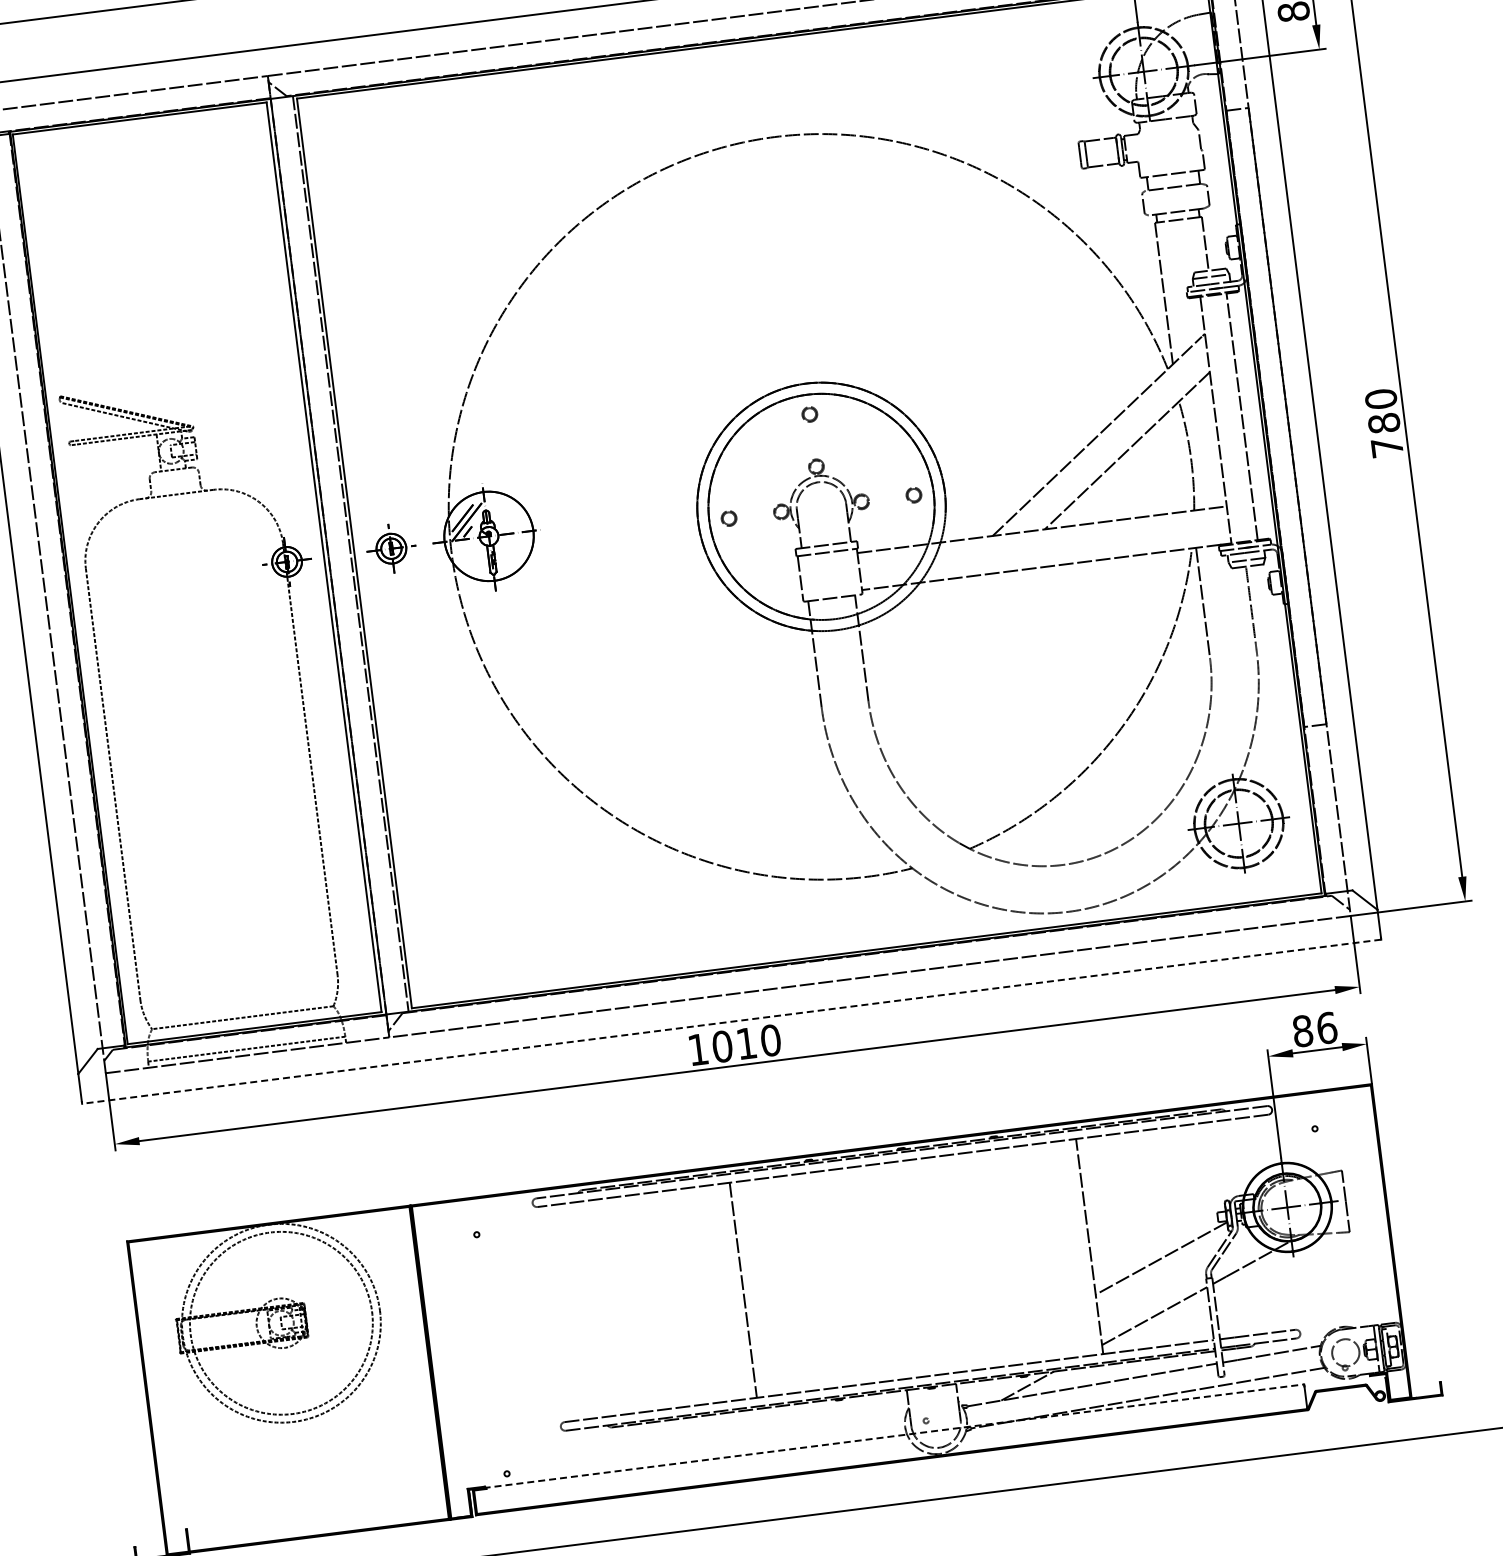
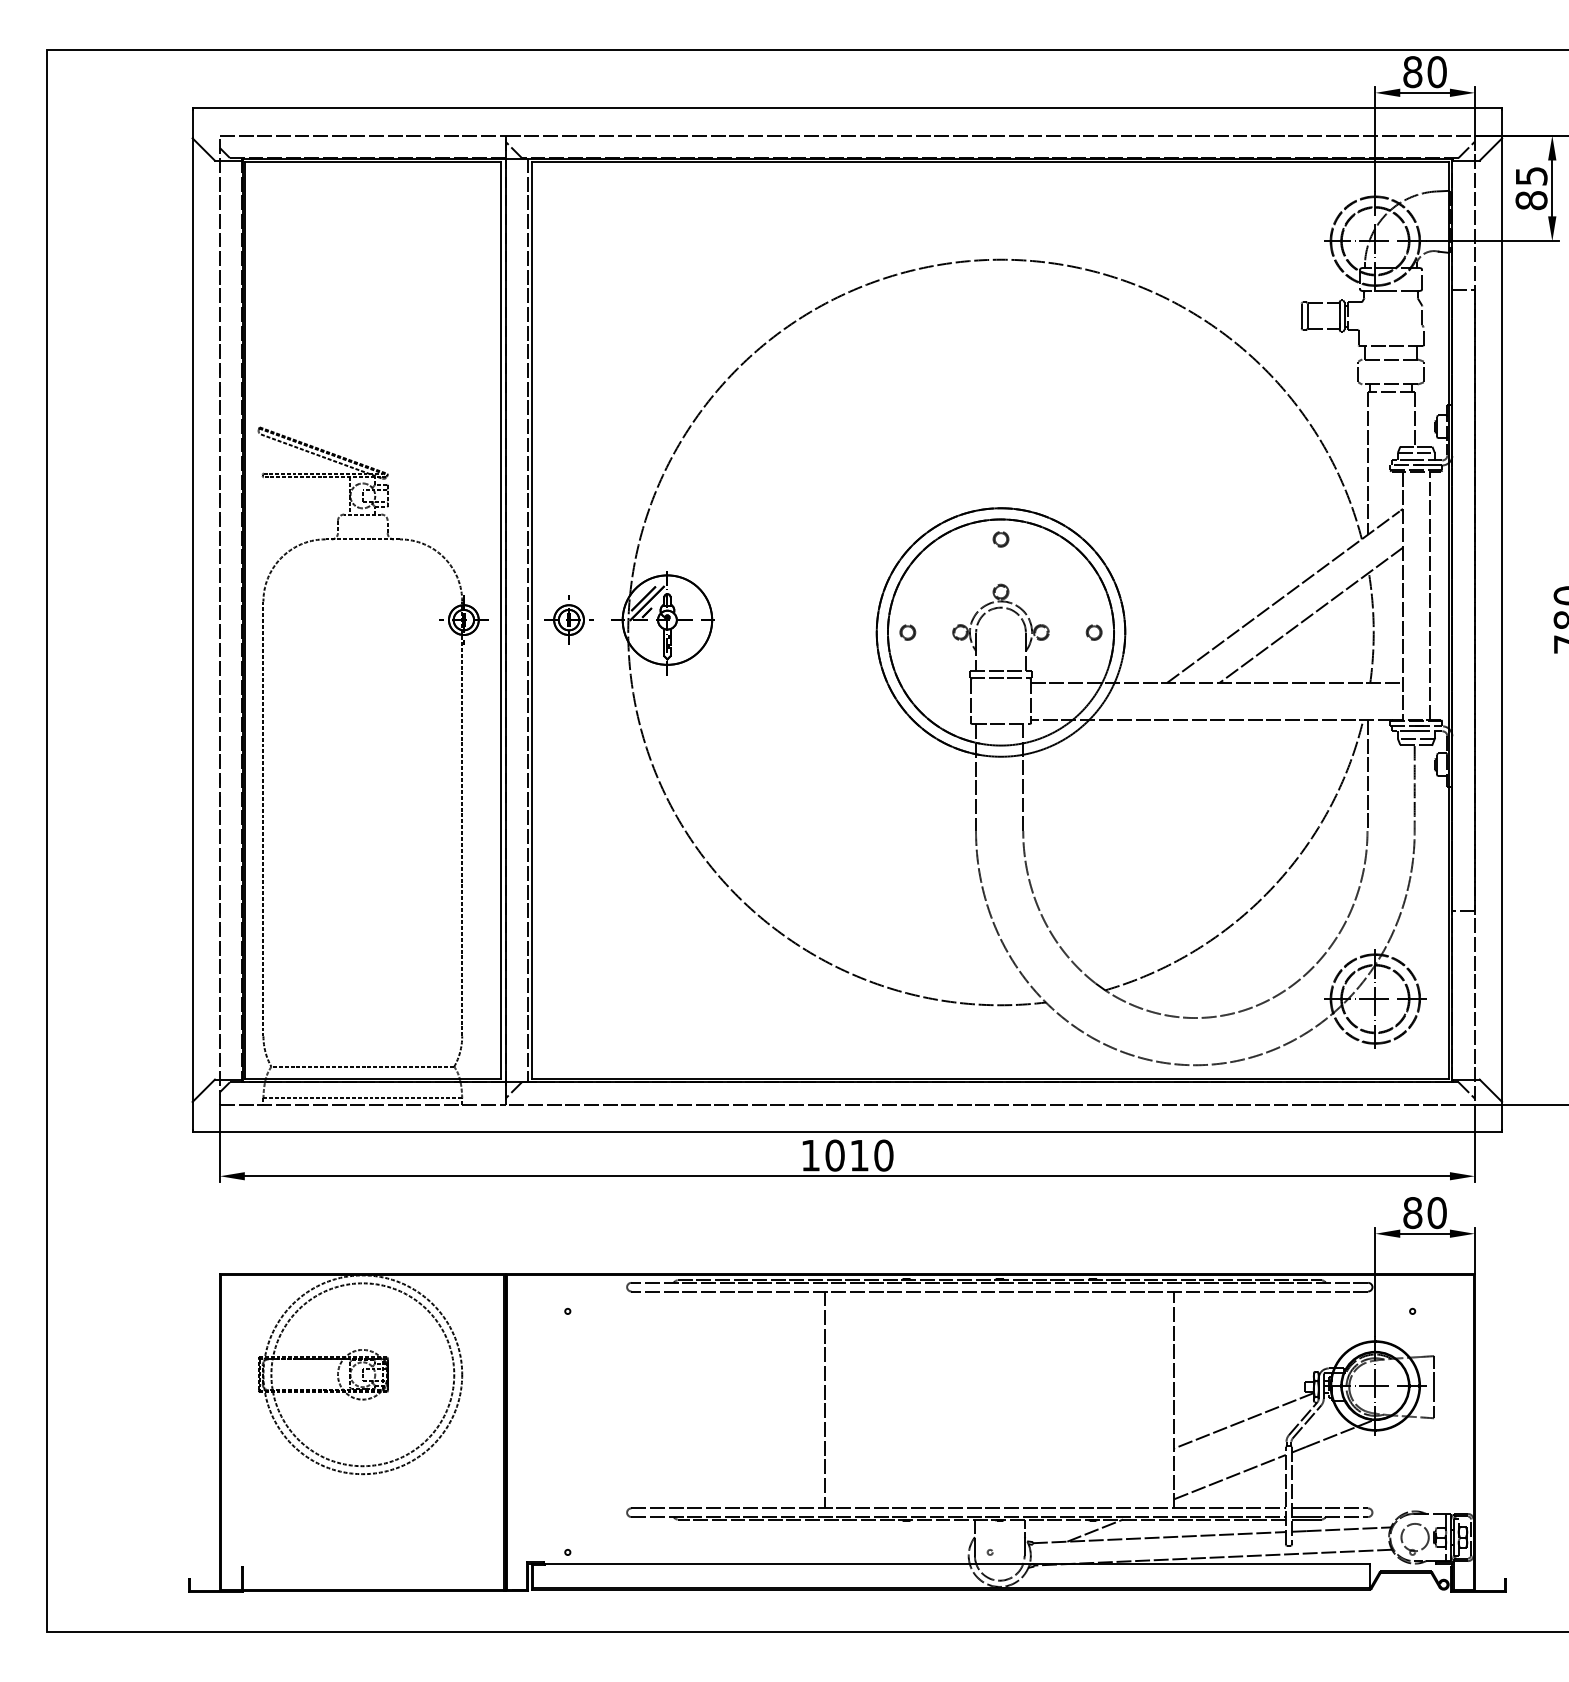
line: (731, 1022) -> (847, 1132), dashed -> solid
text: (1326, 1027) -> (1436, 1212), 86 -> 80
line: (889, 1436) -> (951, 1563), dashed -> solid

